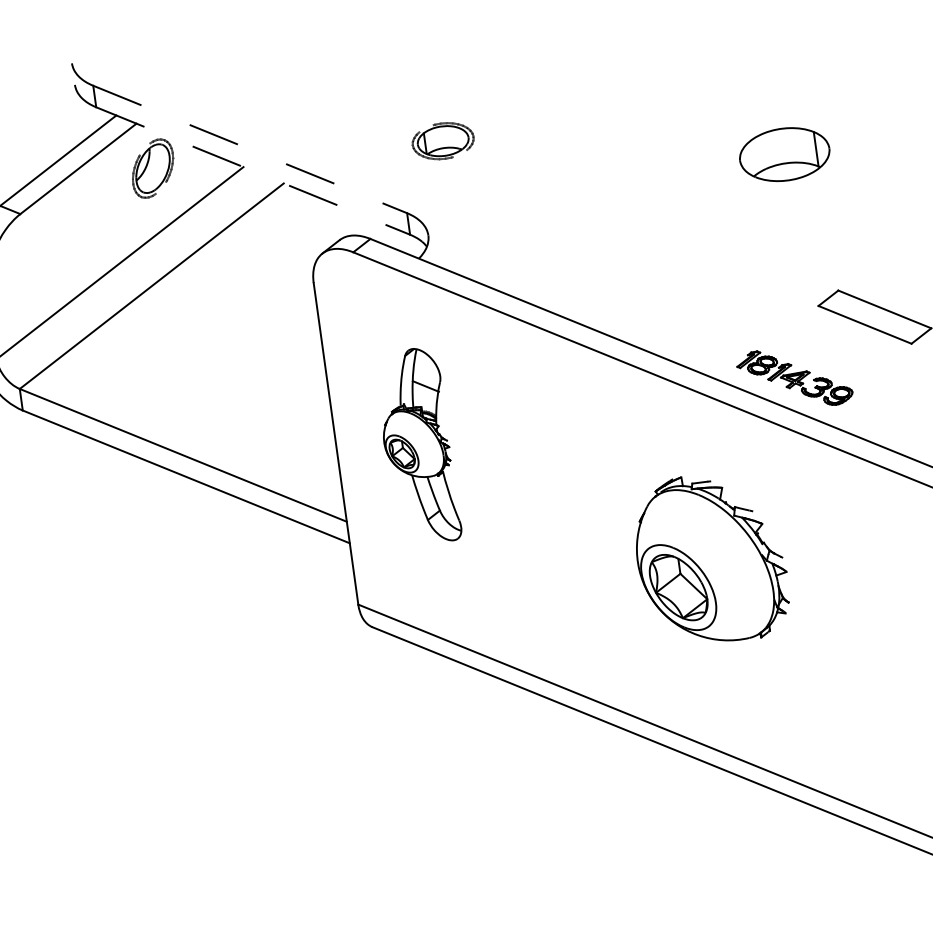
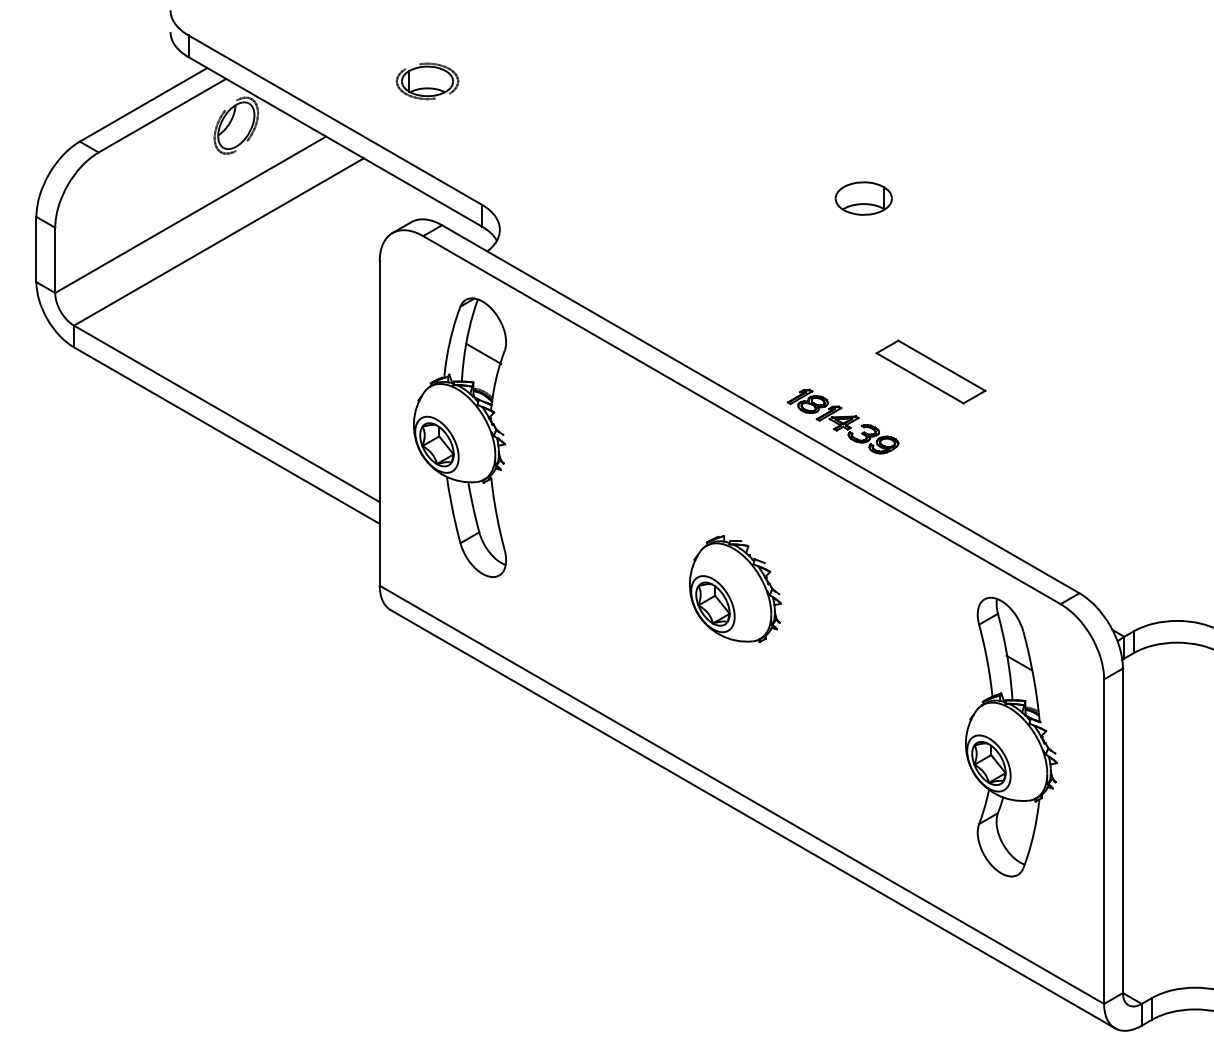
part: (443, 141) -> (427, 81), moved
line: (250, 149) -> (335, 120), dashed -> solid
part: (784, 154) -> (863, 198), size x0.62
line: (253, 171) -> (335, 142), dashed -> solid
part: (416, 446) -> (459, 437), size x1.43
part: (711, 559) -> (735, 589), size x0.62

